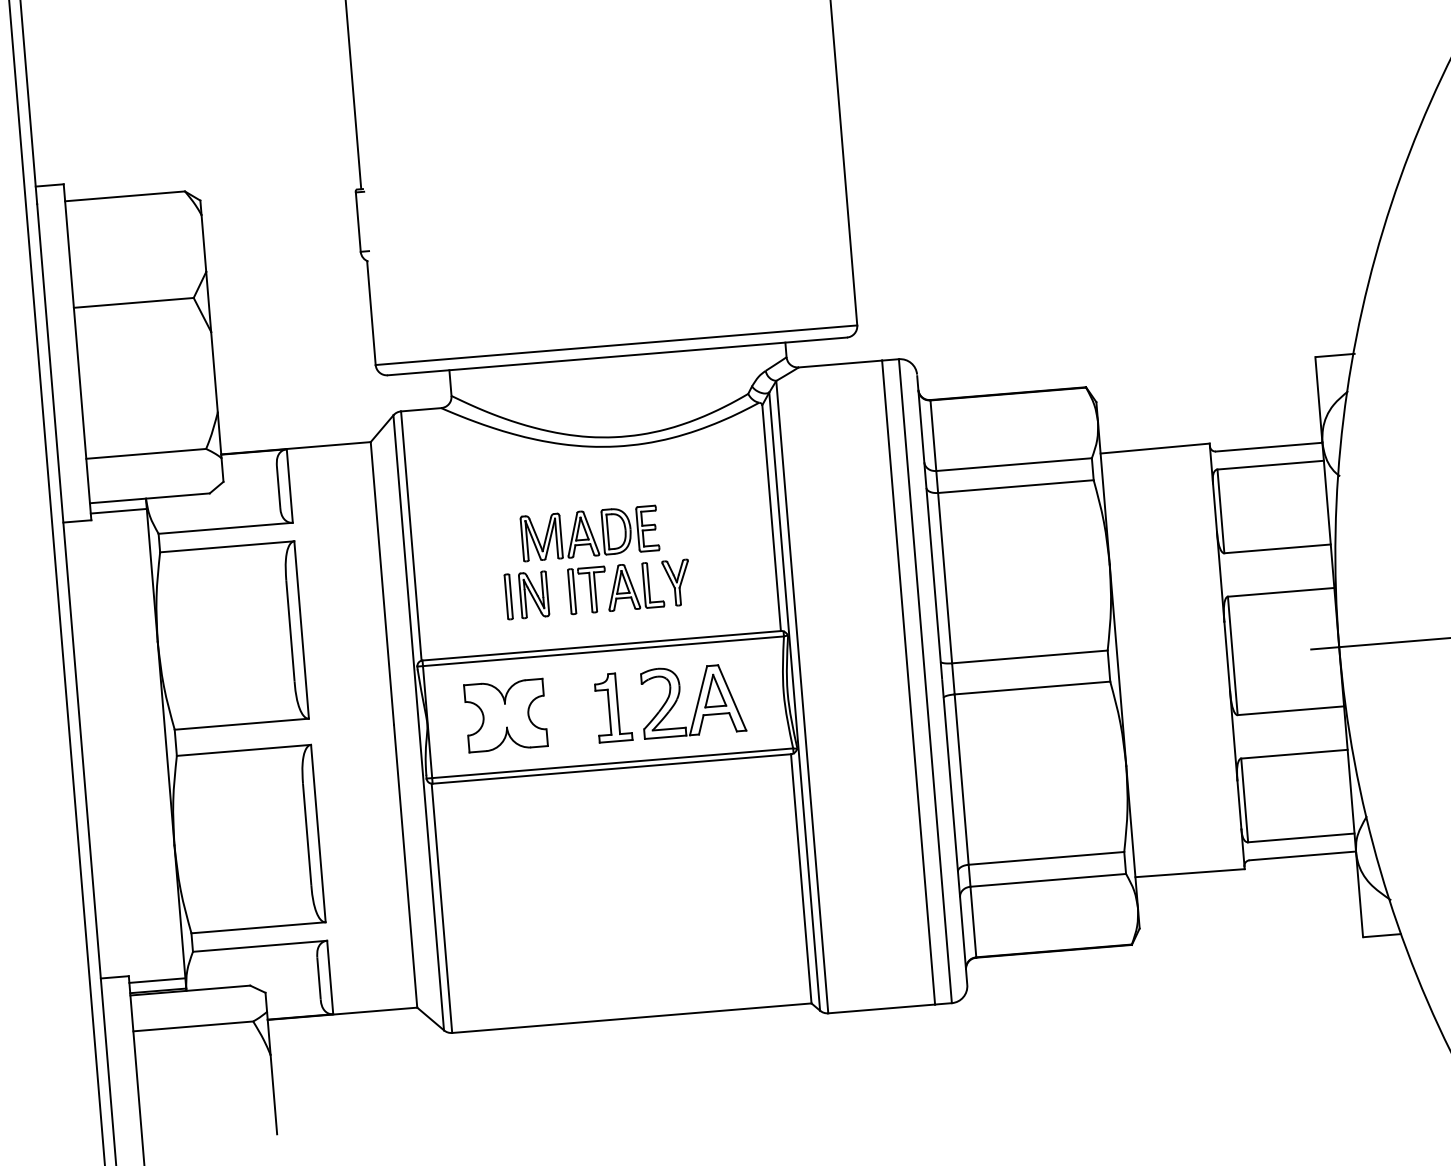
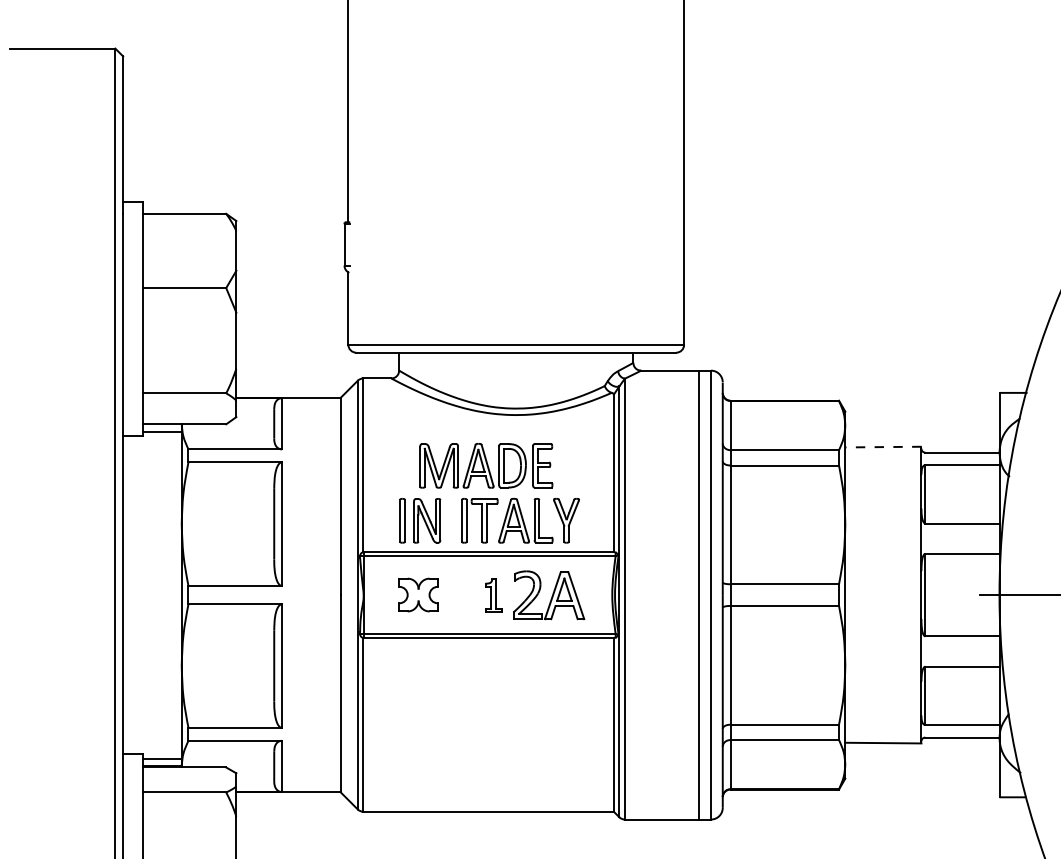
line: (1153, 449) -> (882, 447), solid -> dashed
part: (595, 561) -> (489, 493), size x1.4
part: (613, 707) -> (493, 595), size x0.7
part: (505, 714) -> (418, 594), size x0.7

